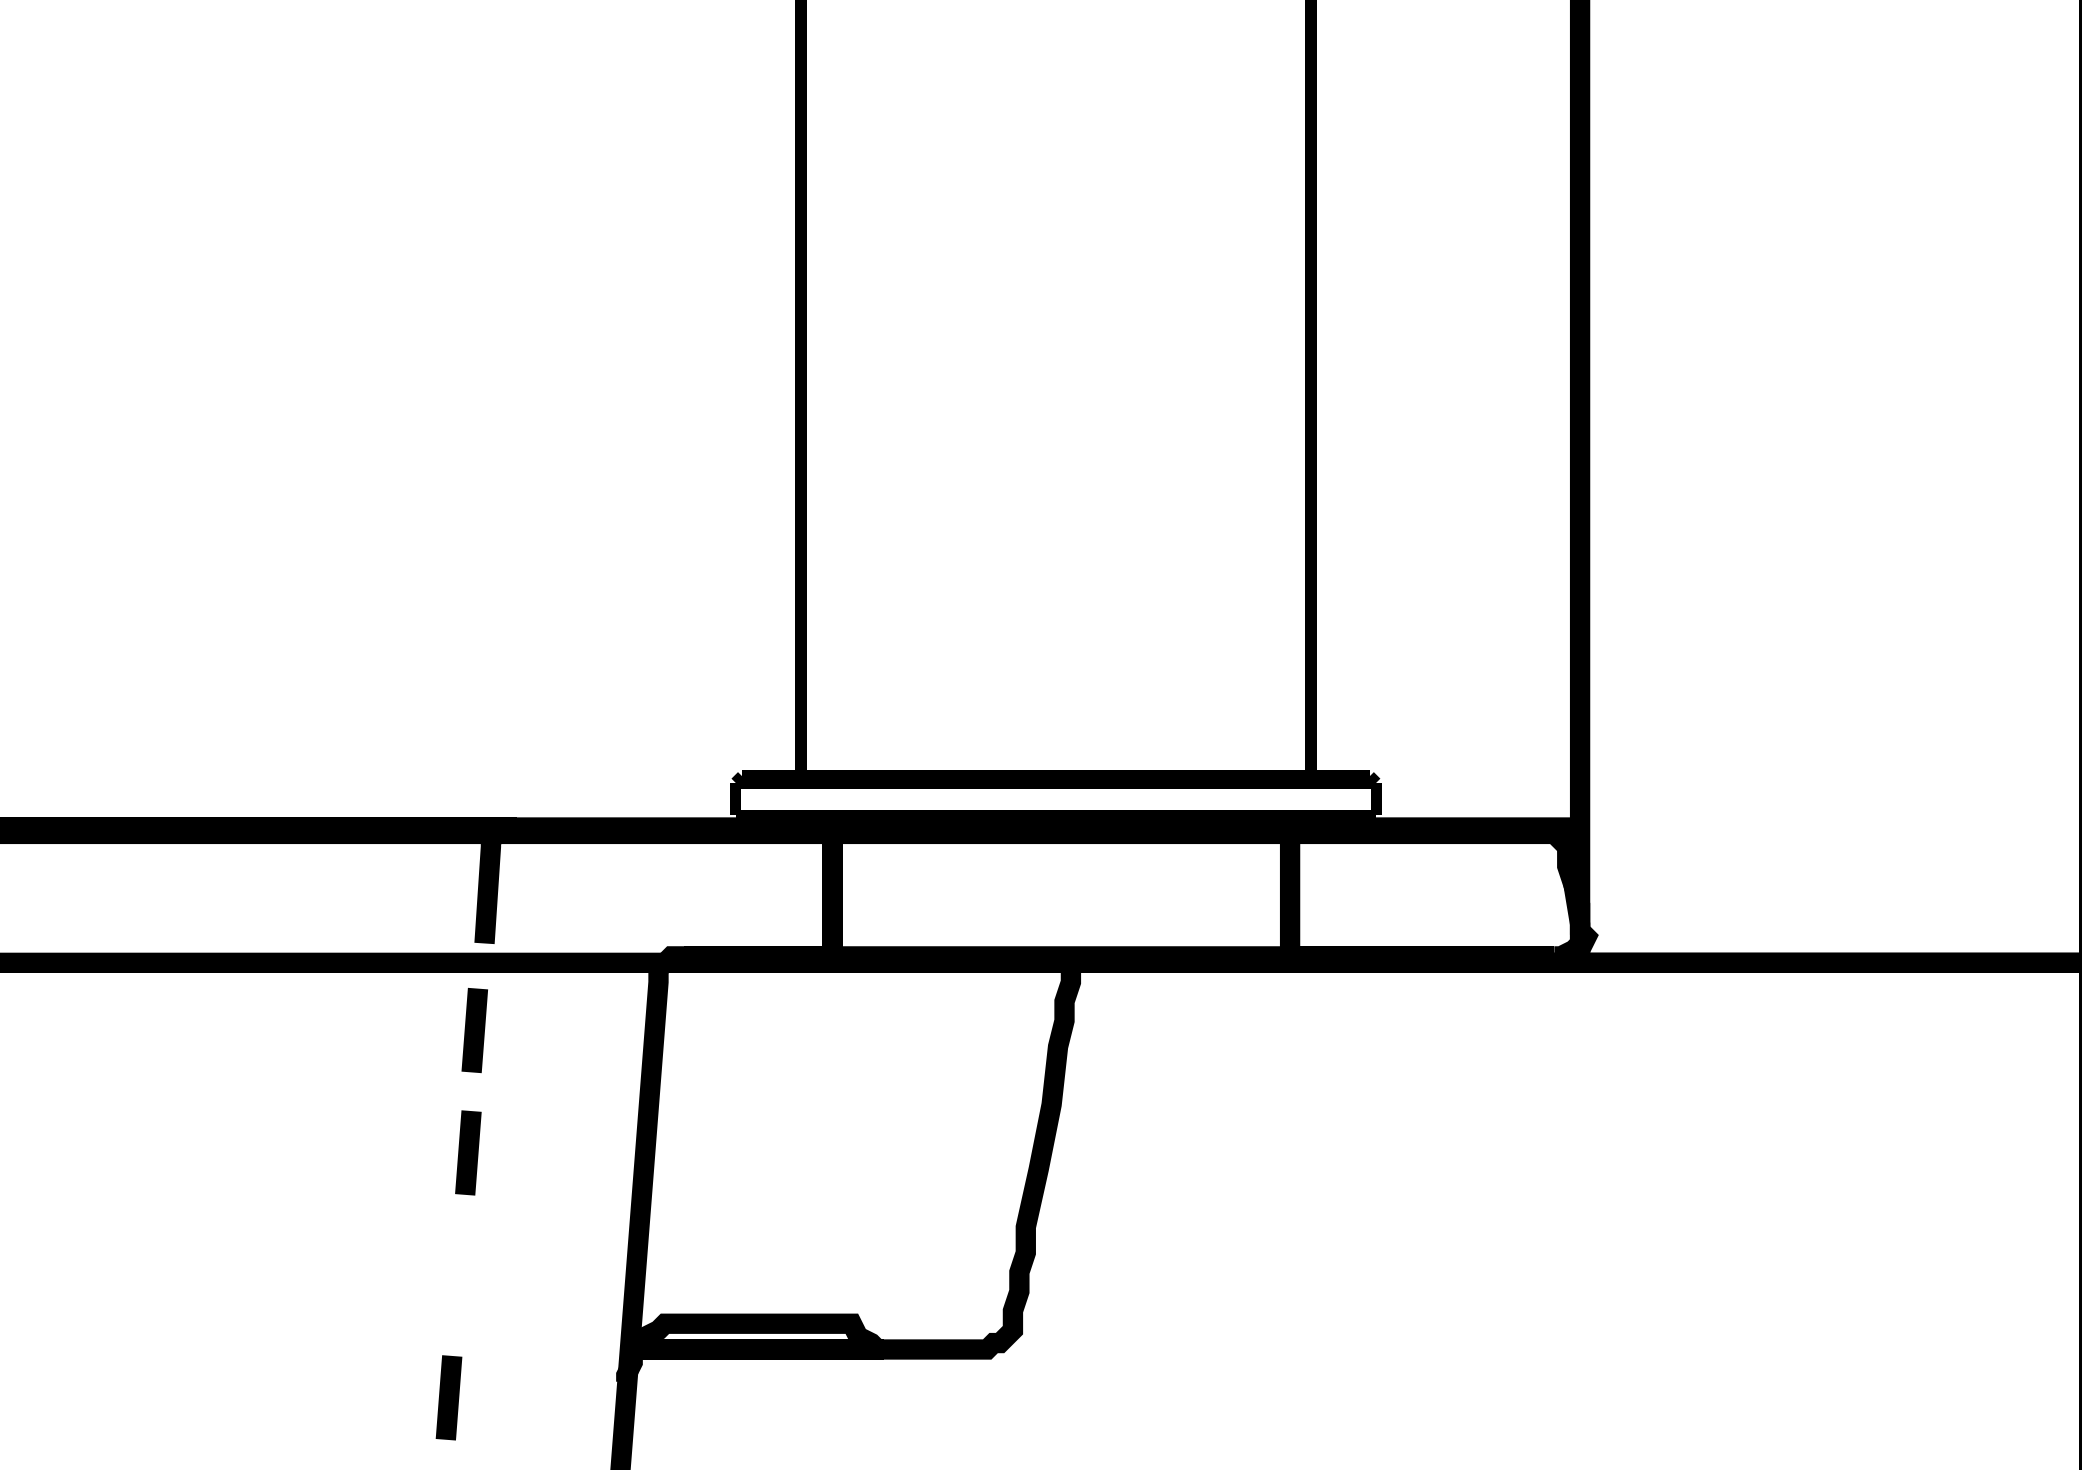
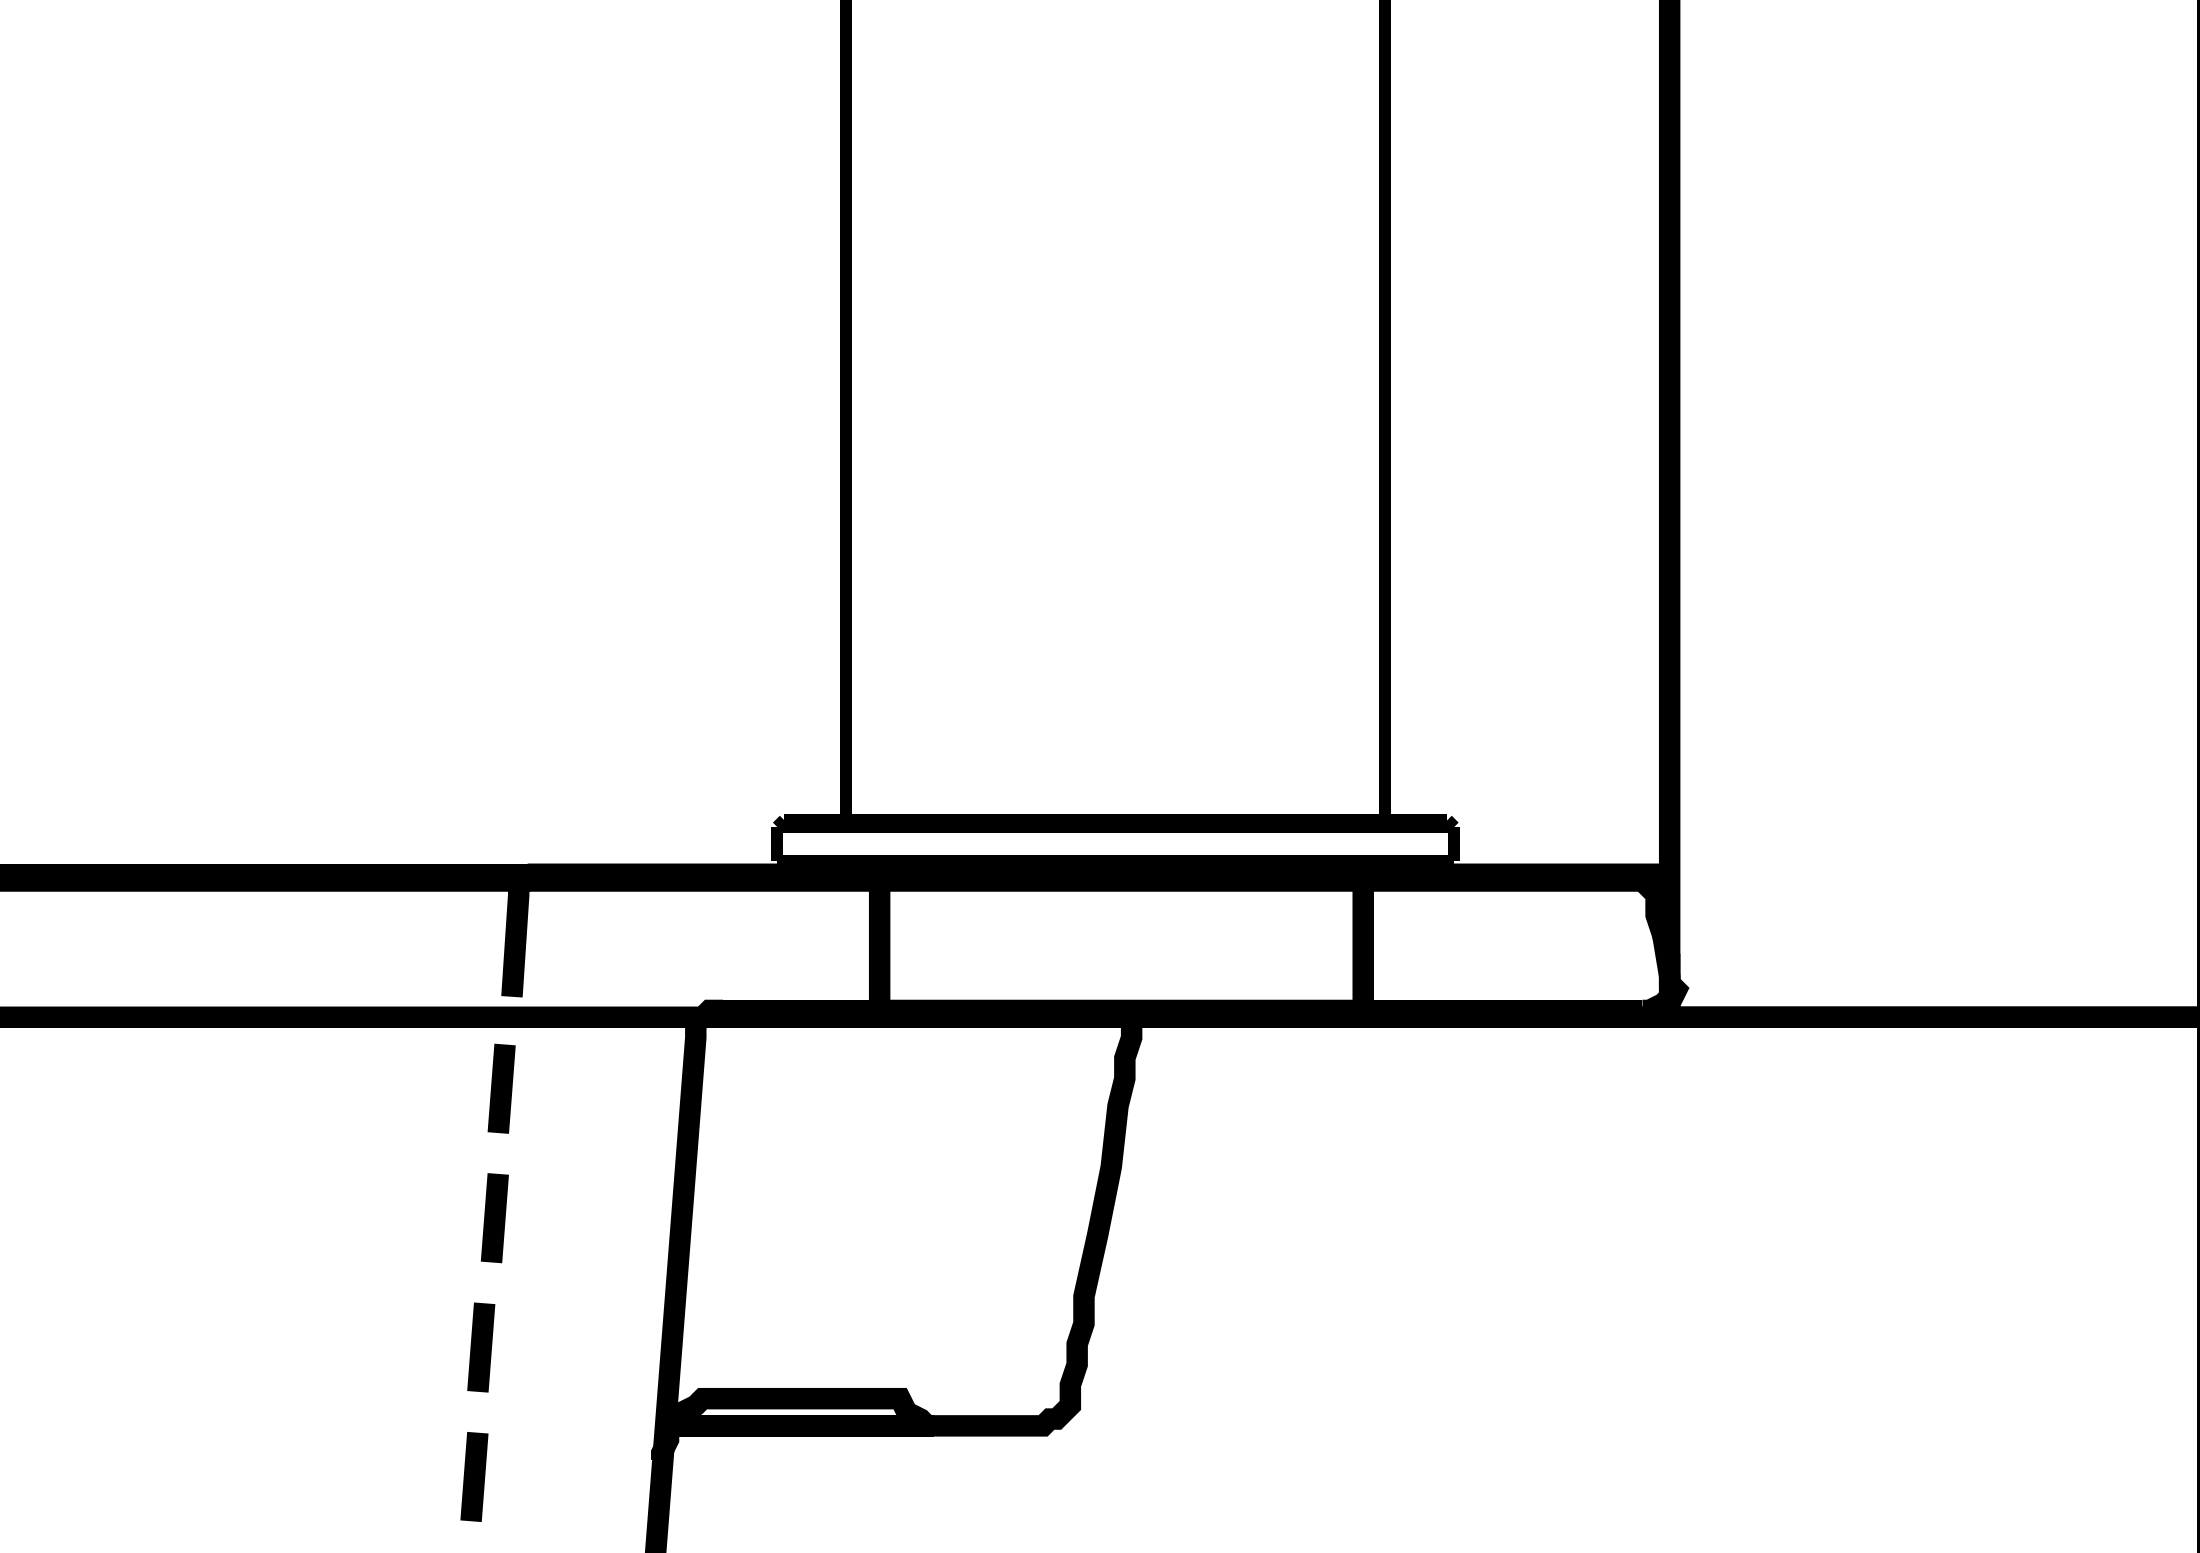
line: (455, 1275) -> (481, 1347), added

